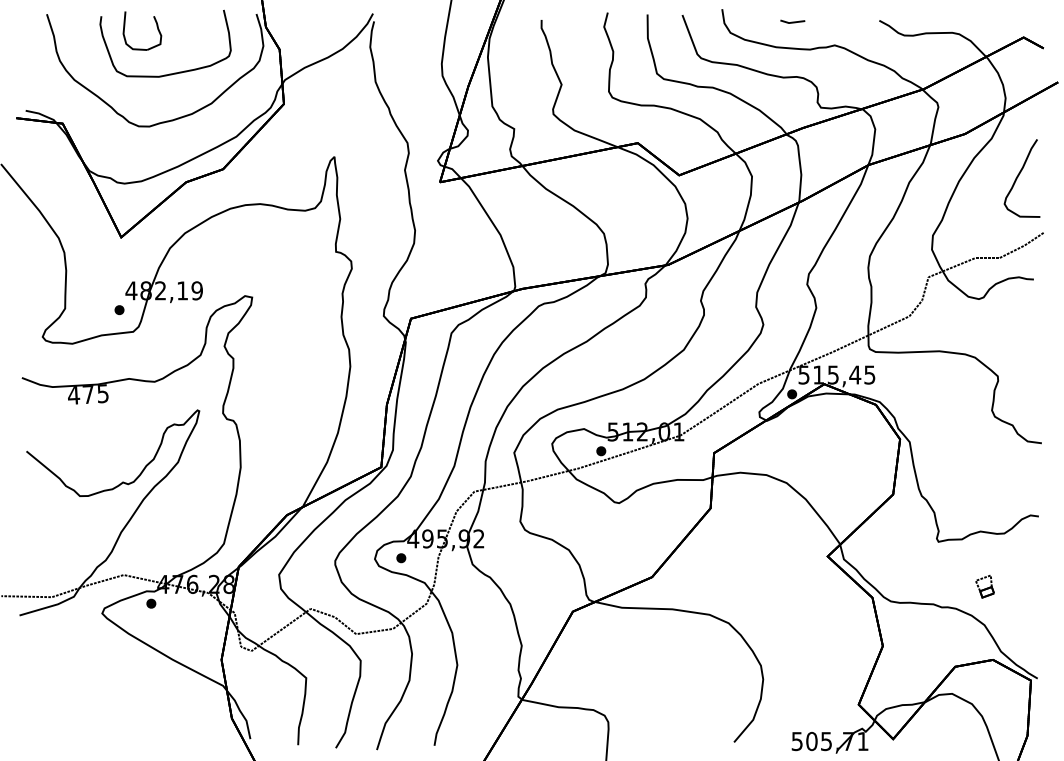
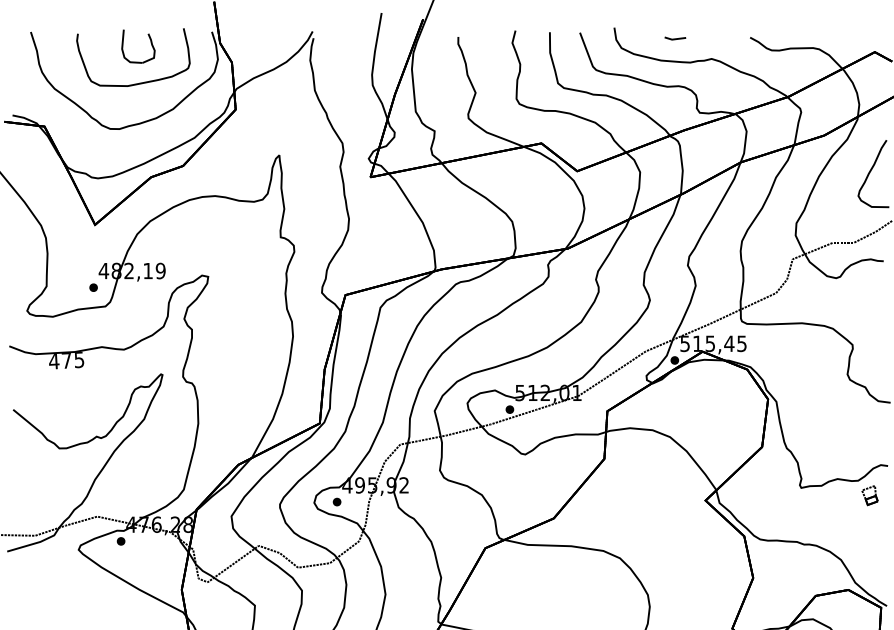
part: (156, 26) -> (150, 42), moved
part: (984, 586) -> (869, 495), moved

